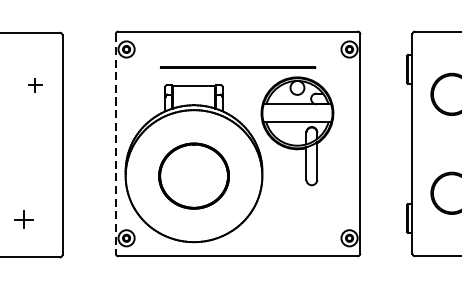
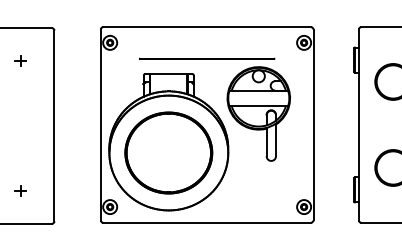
part: (34, 84) -> (20, 60), moved
line: (115, 144) -> (100, 125), dashed -> solid
part: (193, 175) -> (168, 152), size x1.43
part: (23, 219) -> (20, 190), size x0.71

